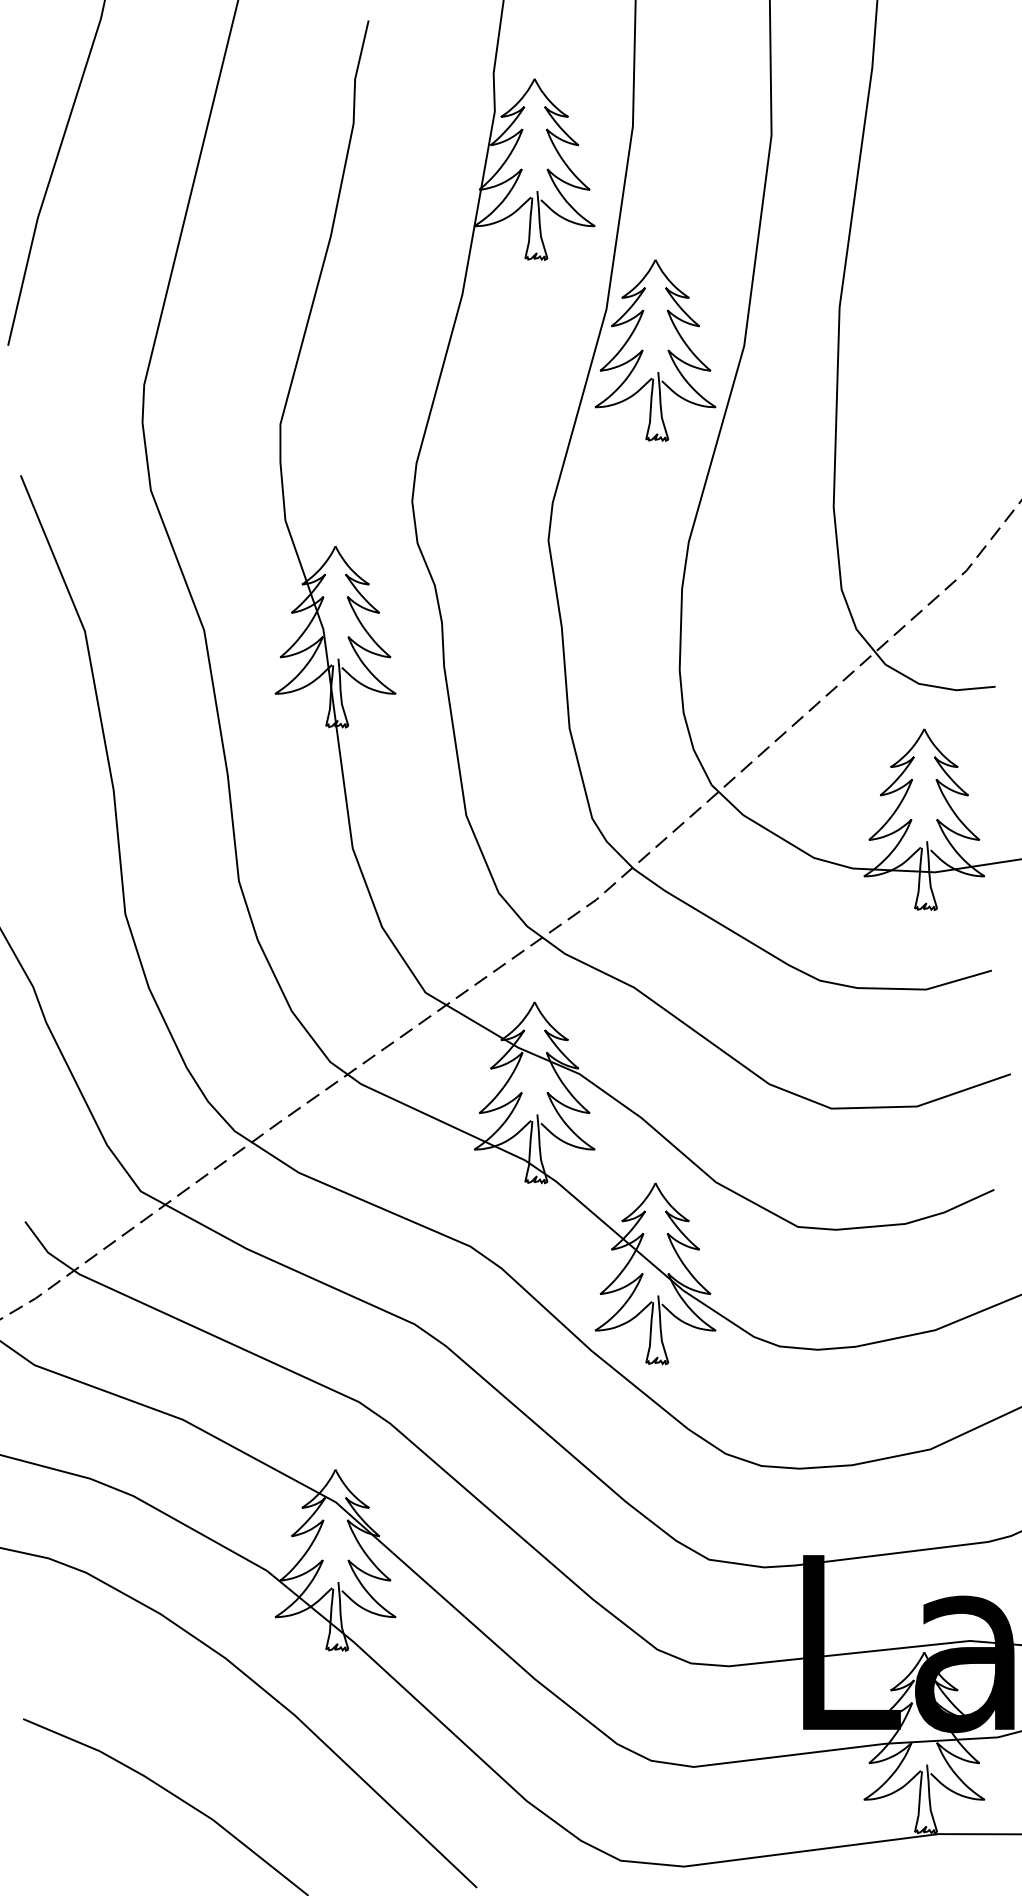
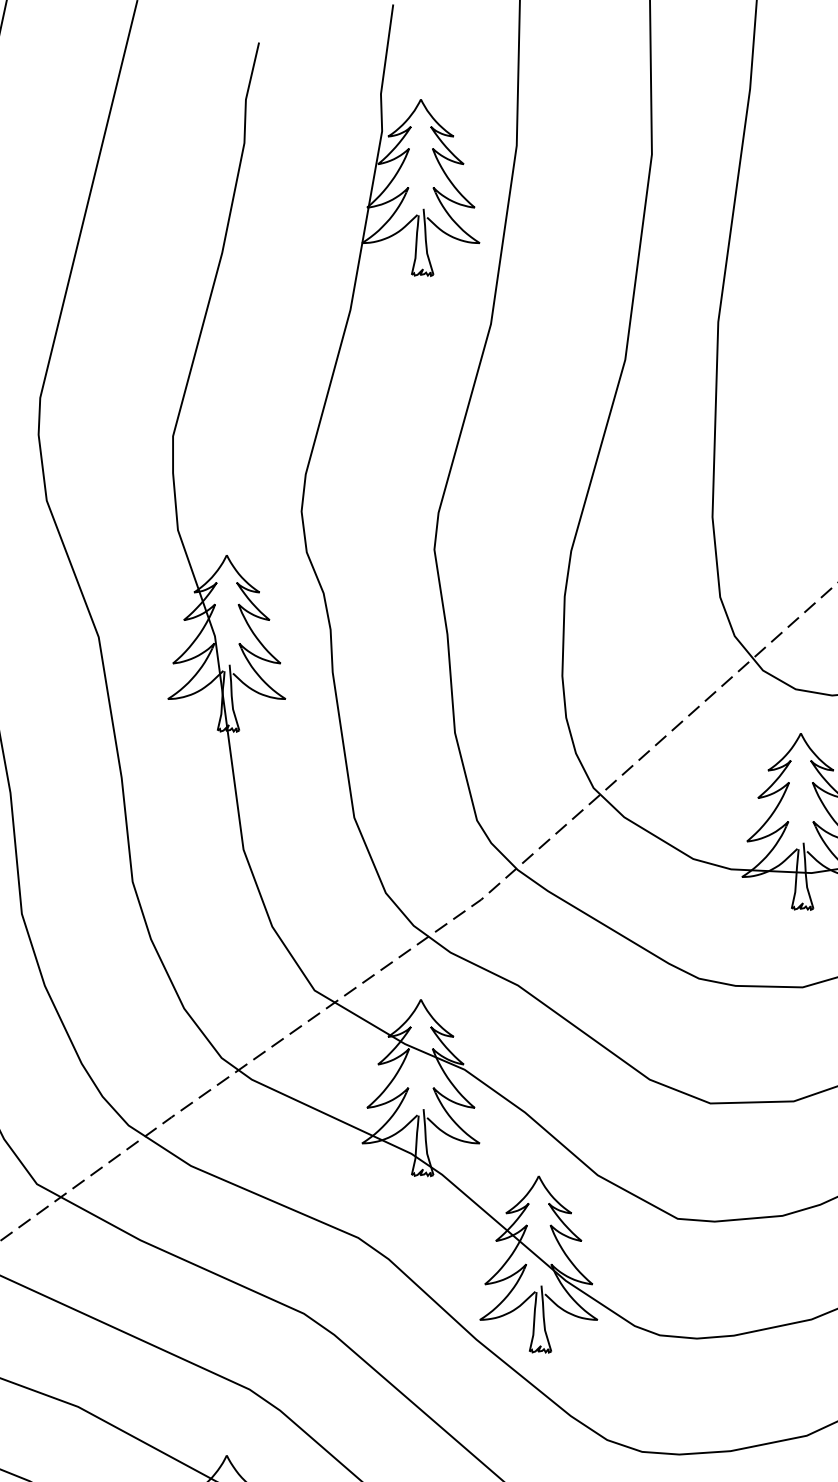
part: (655, 350) -> (538, 364), removed

